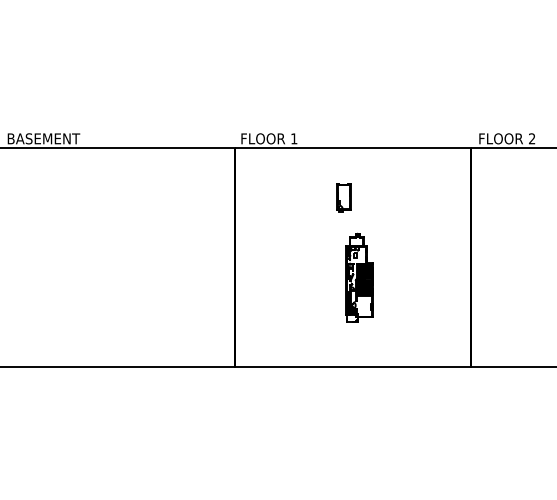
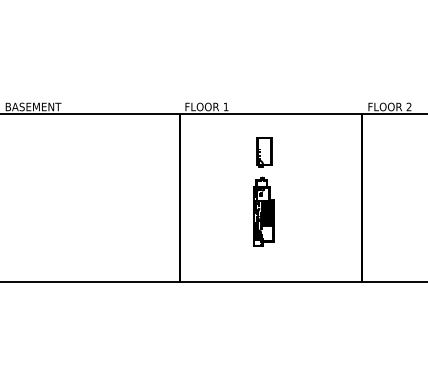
part: (343, 197) -> (263, 152), size x1.4
part: (359, 277) -> (263, 211), moved

